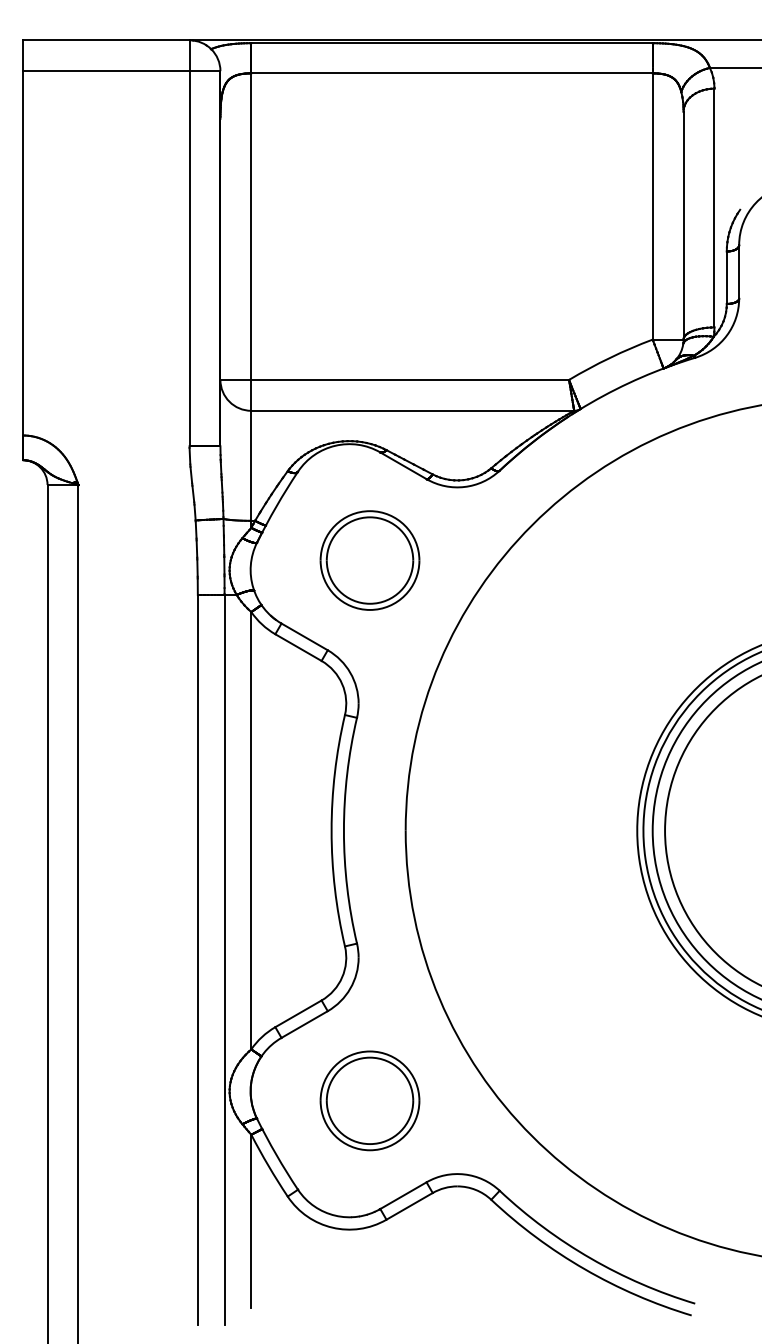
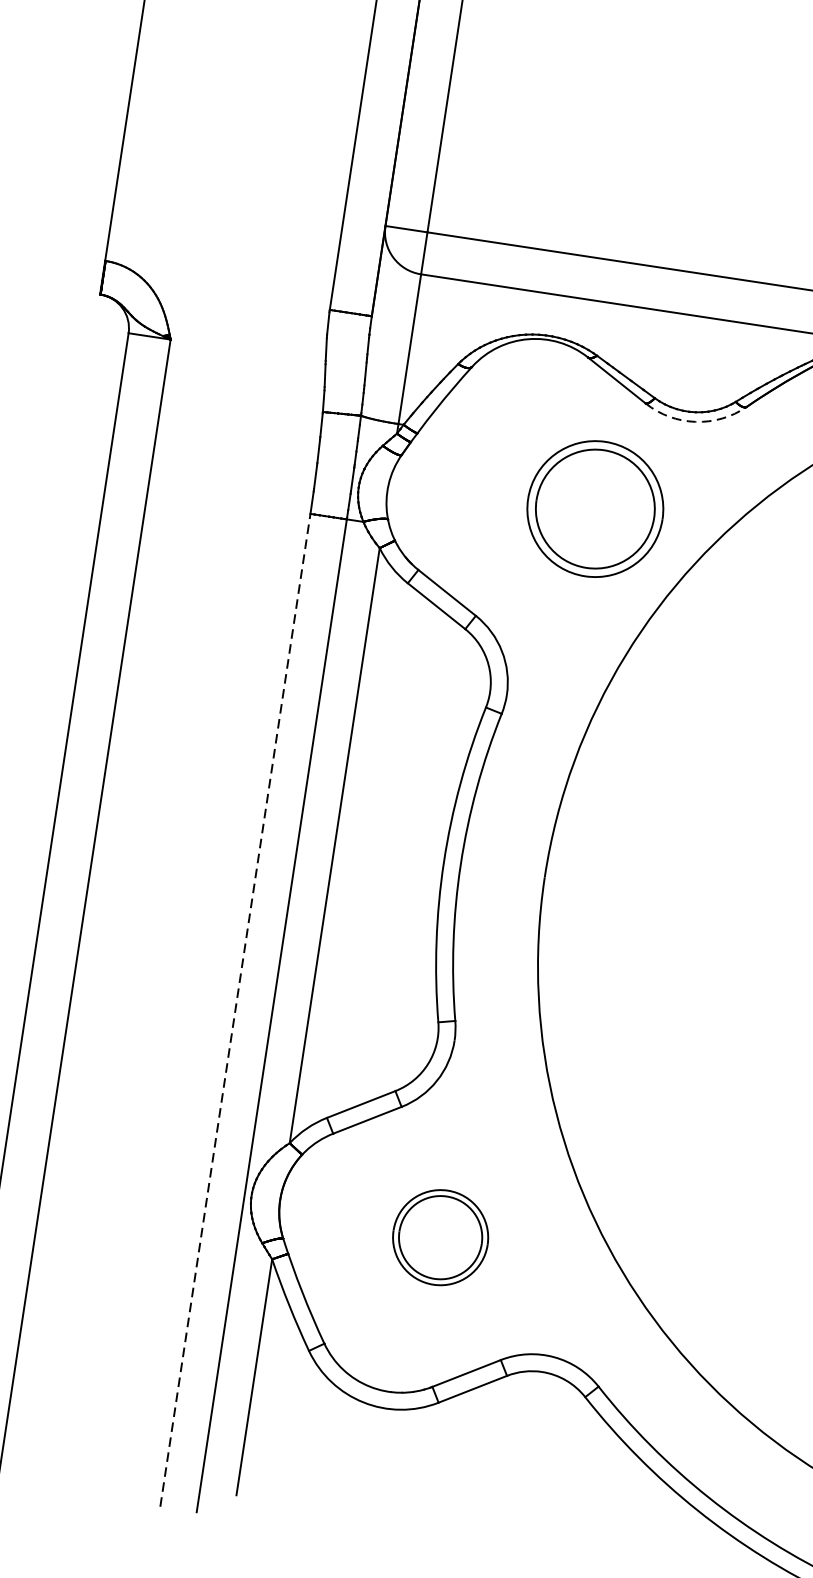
arc: (464, 487) -> (695, 422), solid -> dashed
part: (369, 560) -> (594, 508), moved
line: (197, 959) -> (235, 1009), solid -> dashed
part: (369, 1100) -> (440, 1237), size x0.7

